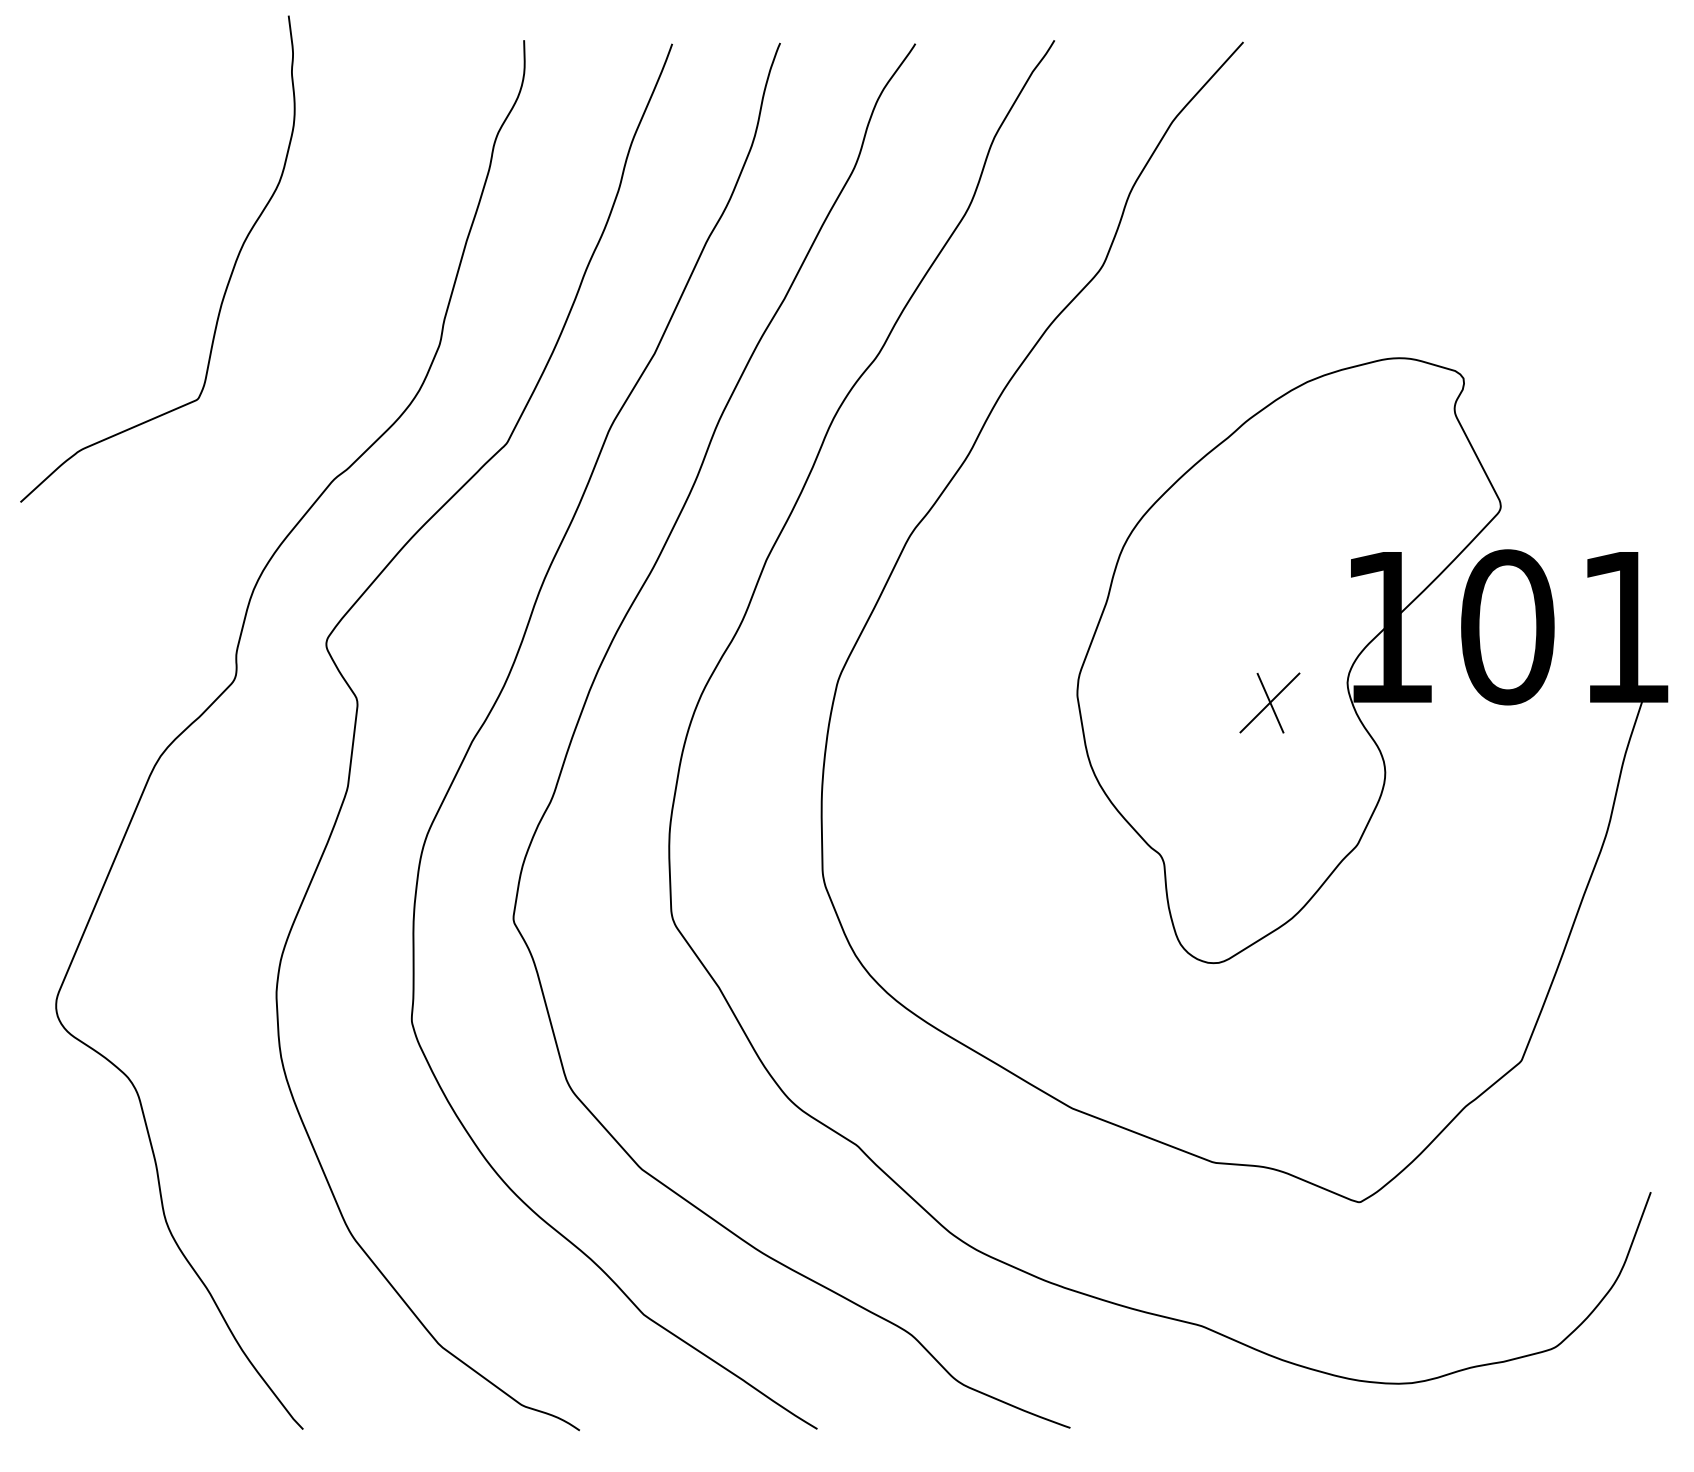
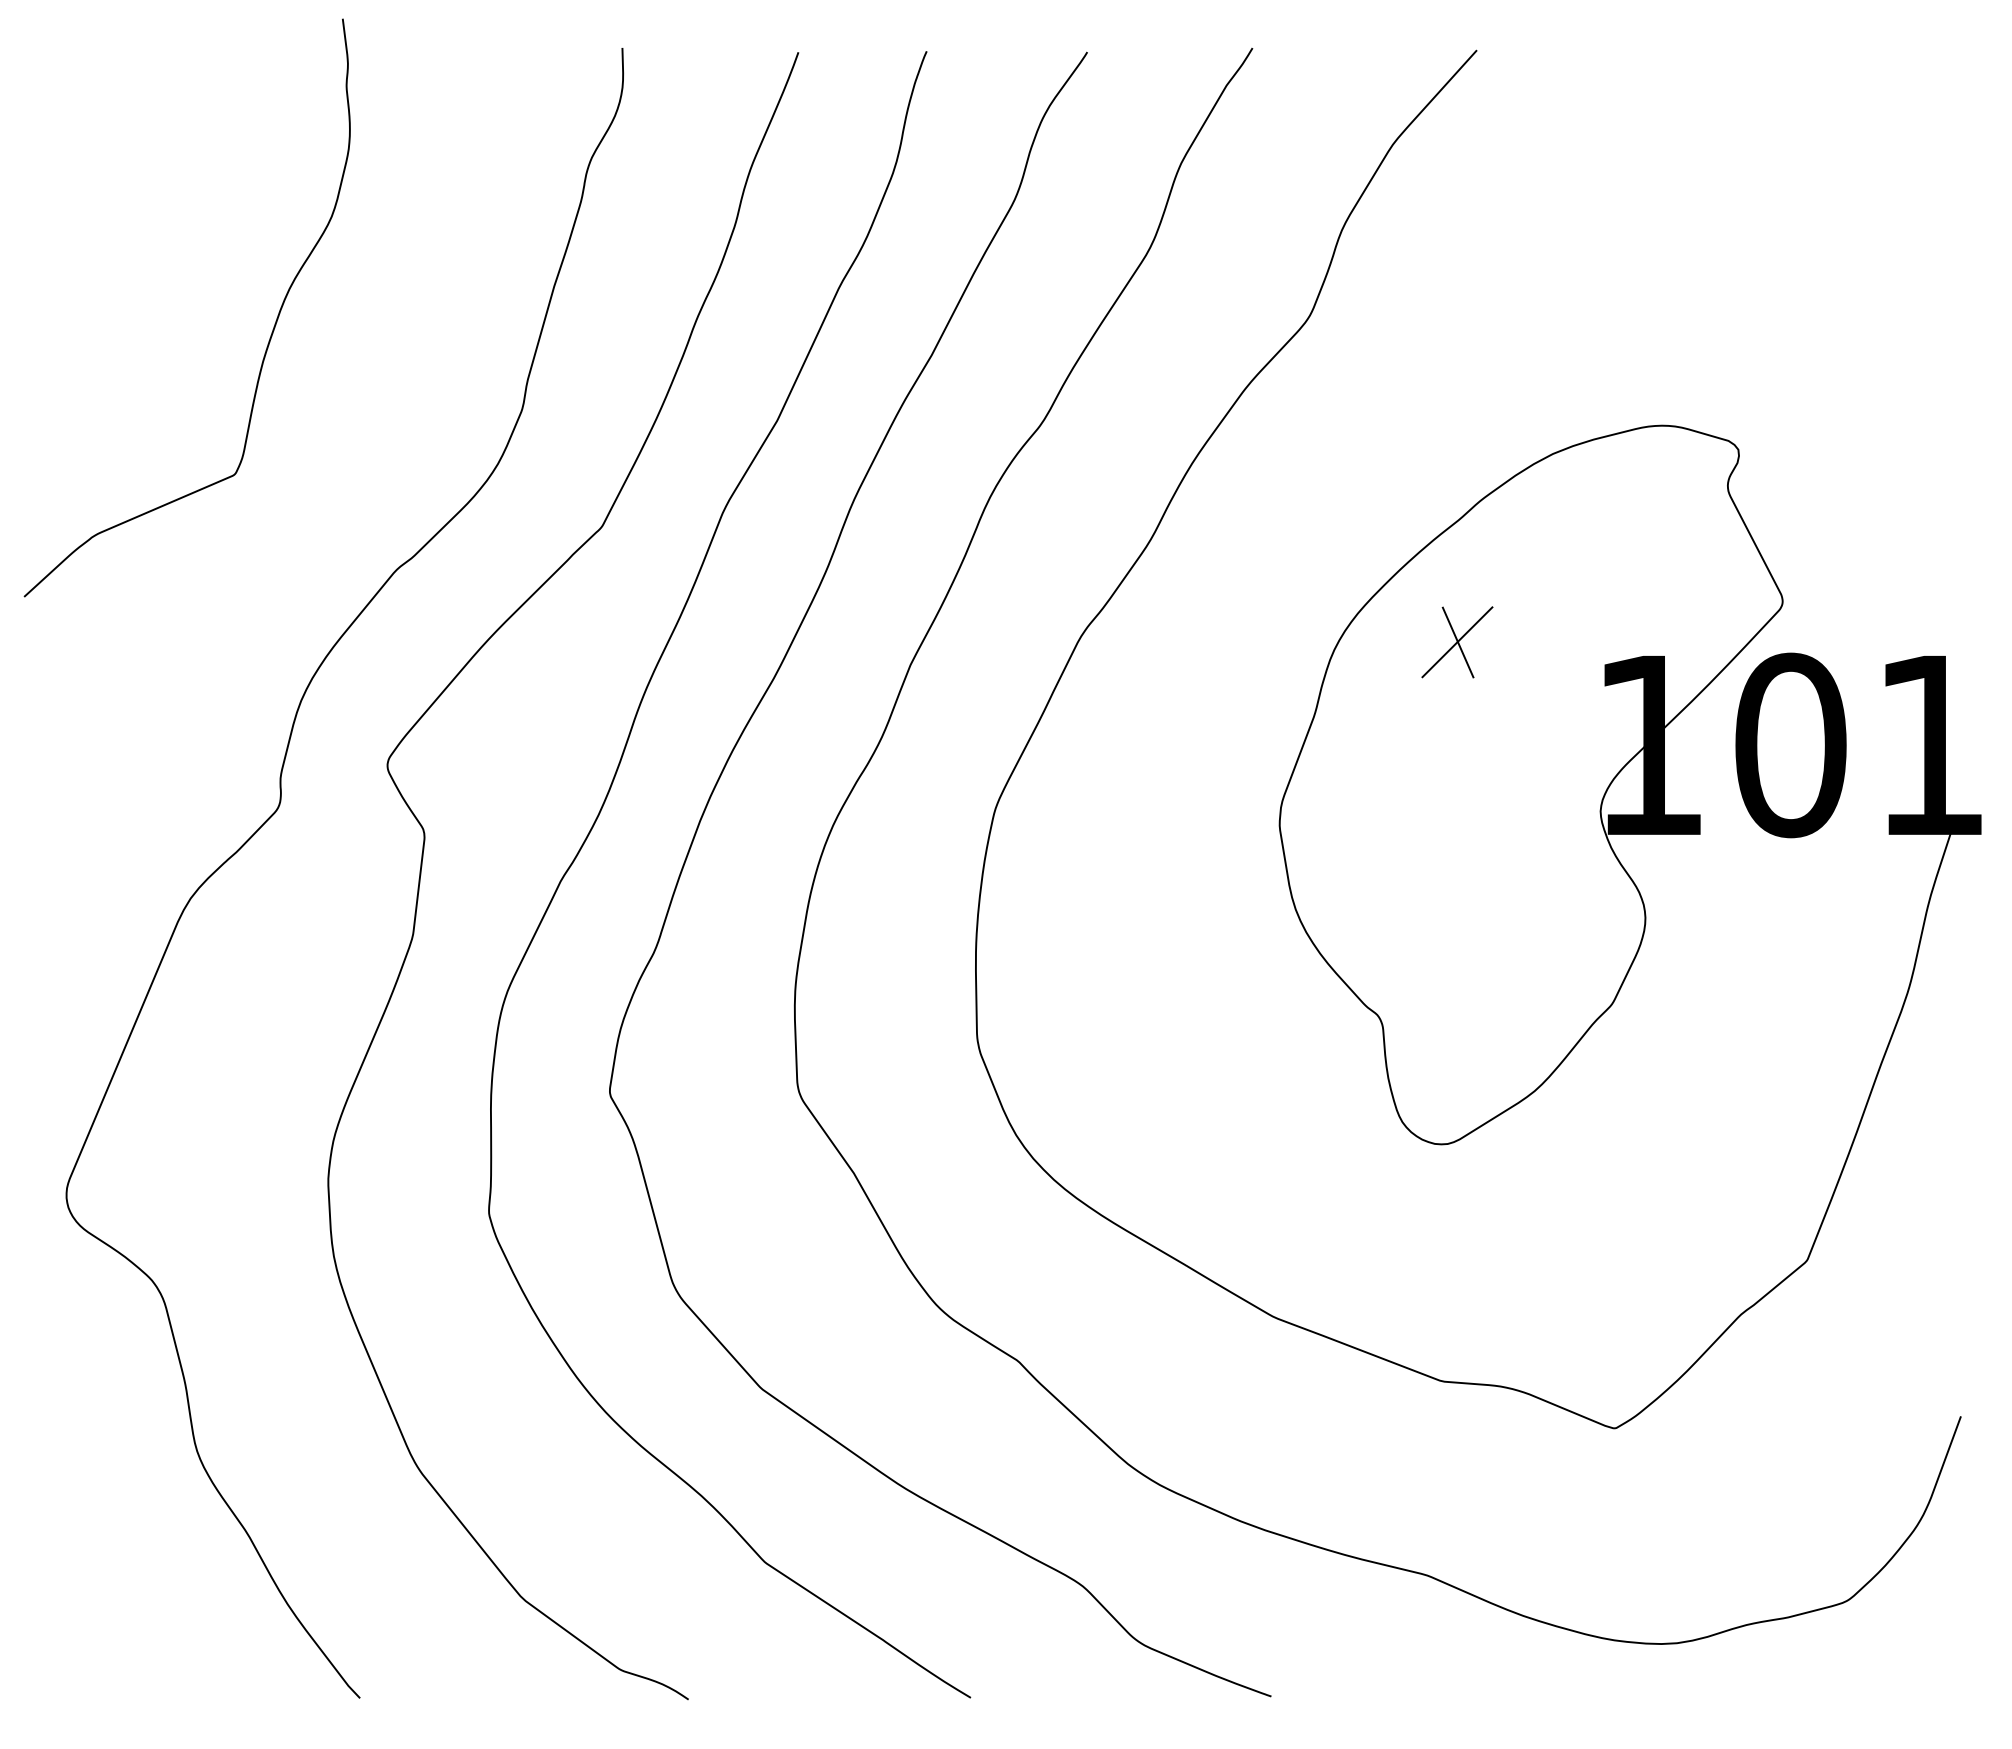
part: (1270, 703) -> (1457, 642), moved

